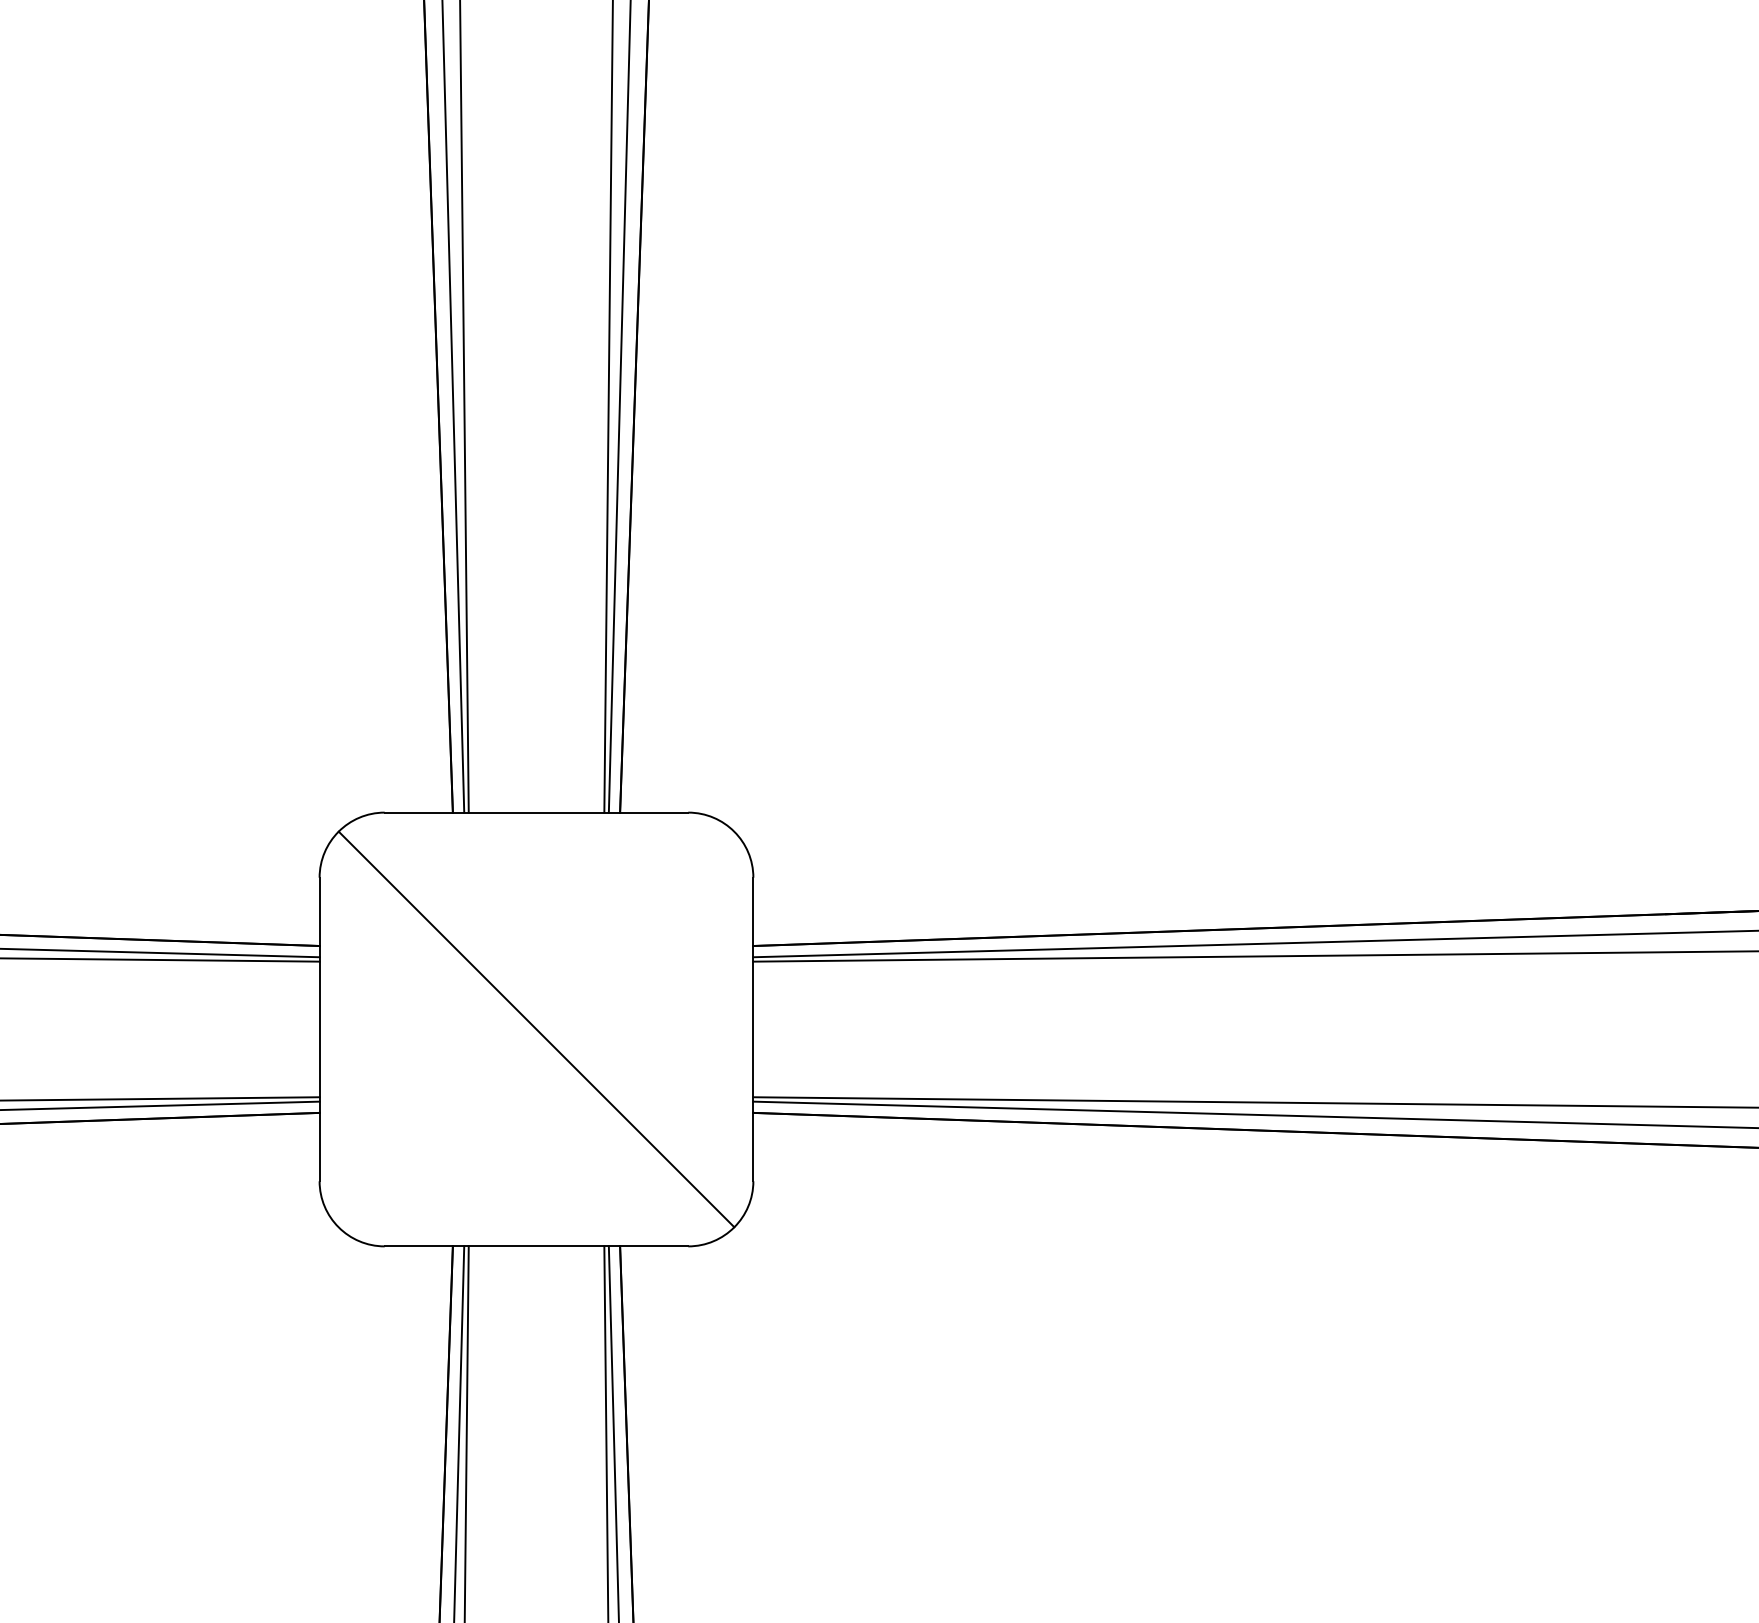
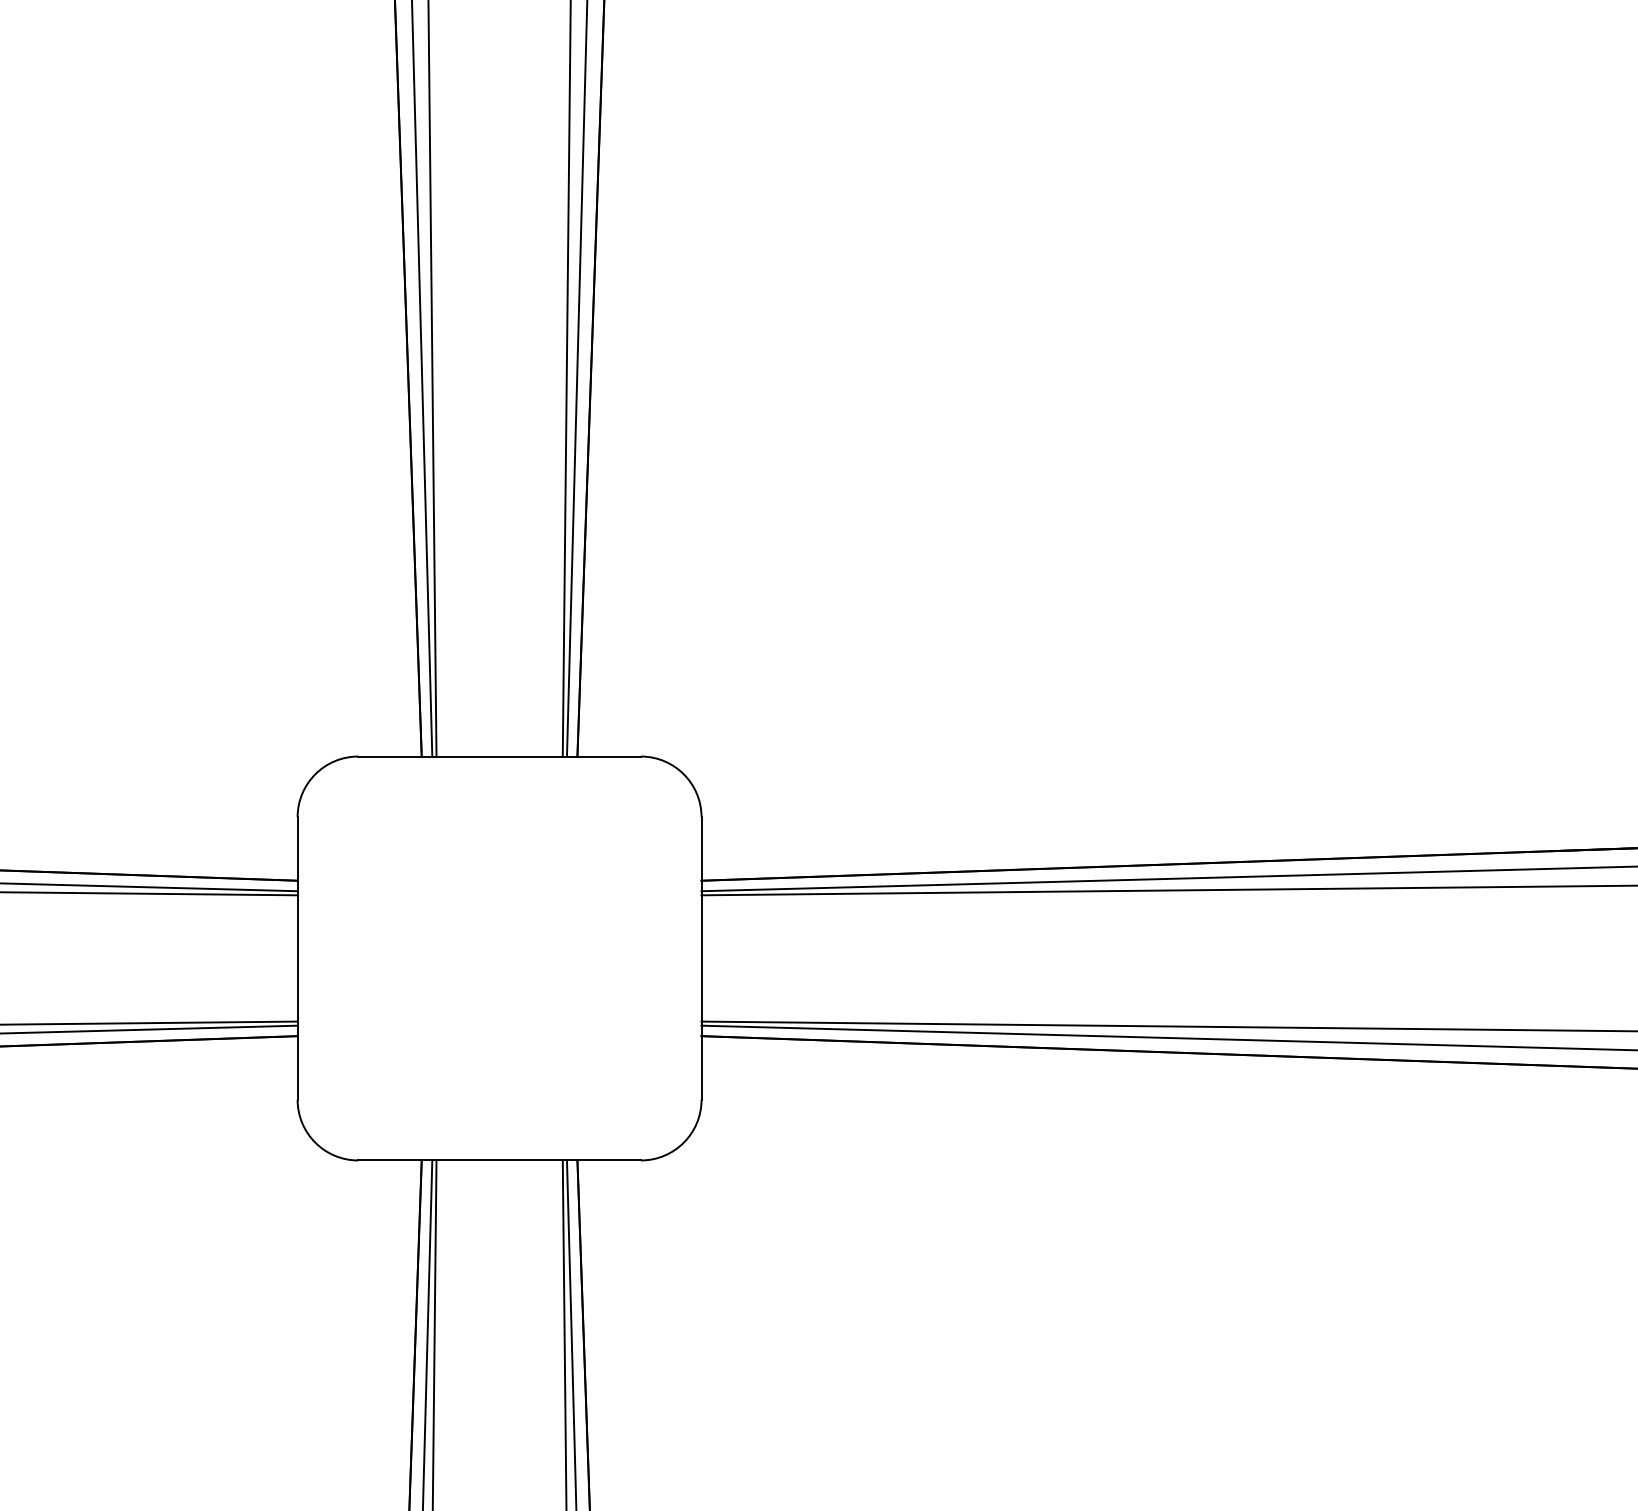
line: (536, 1029) -> (499, 958), removed

